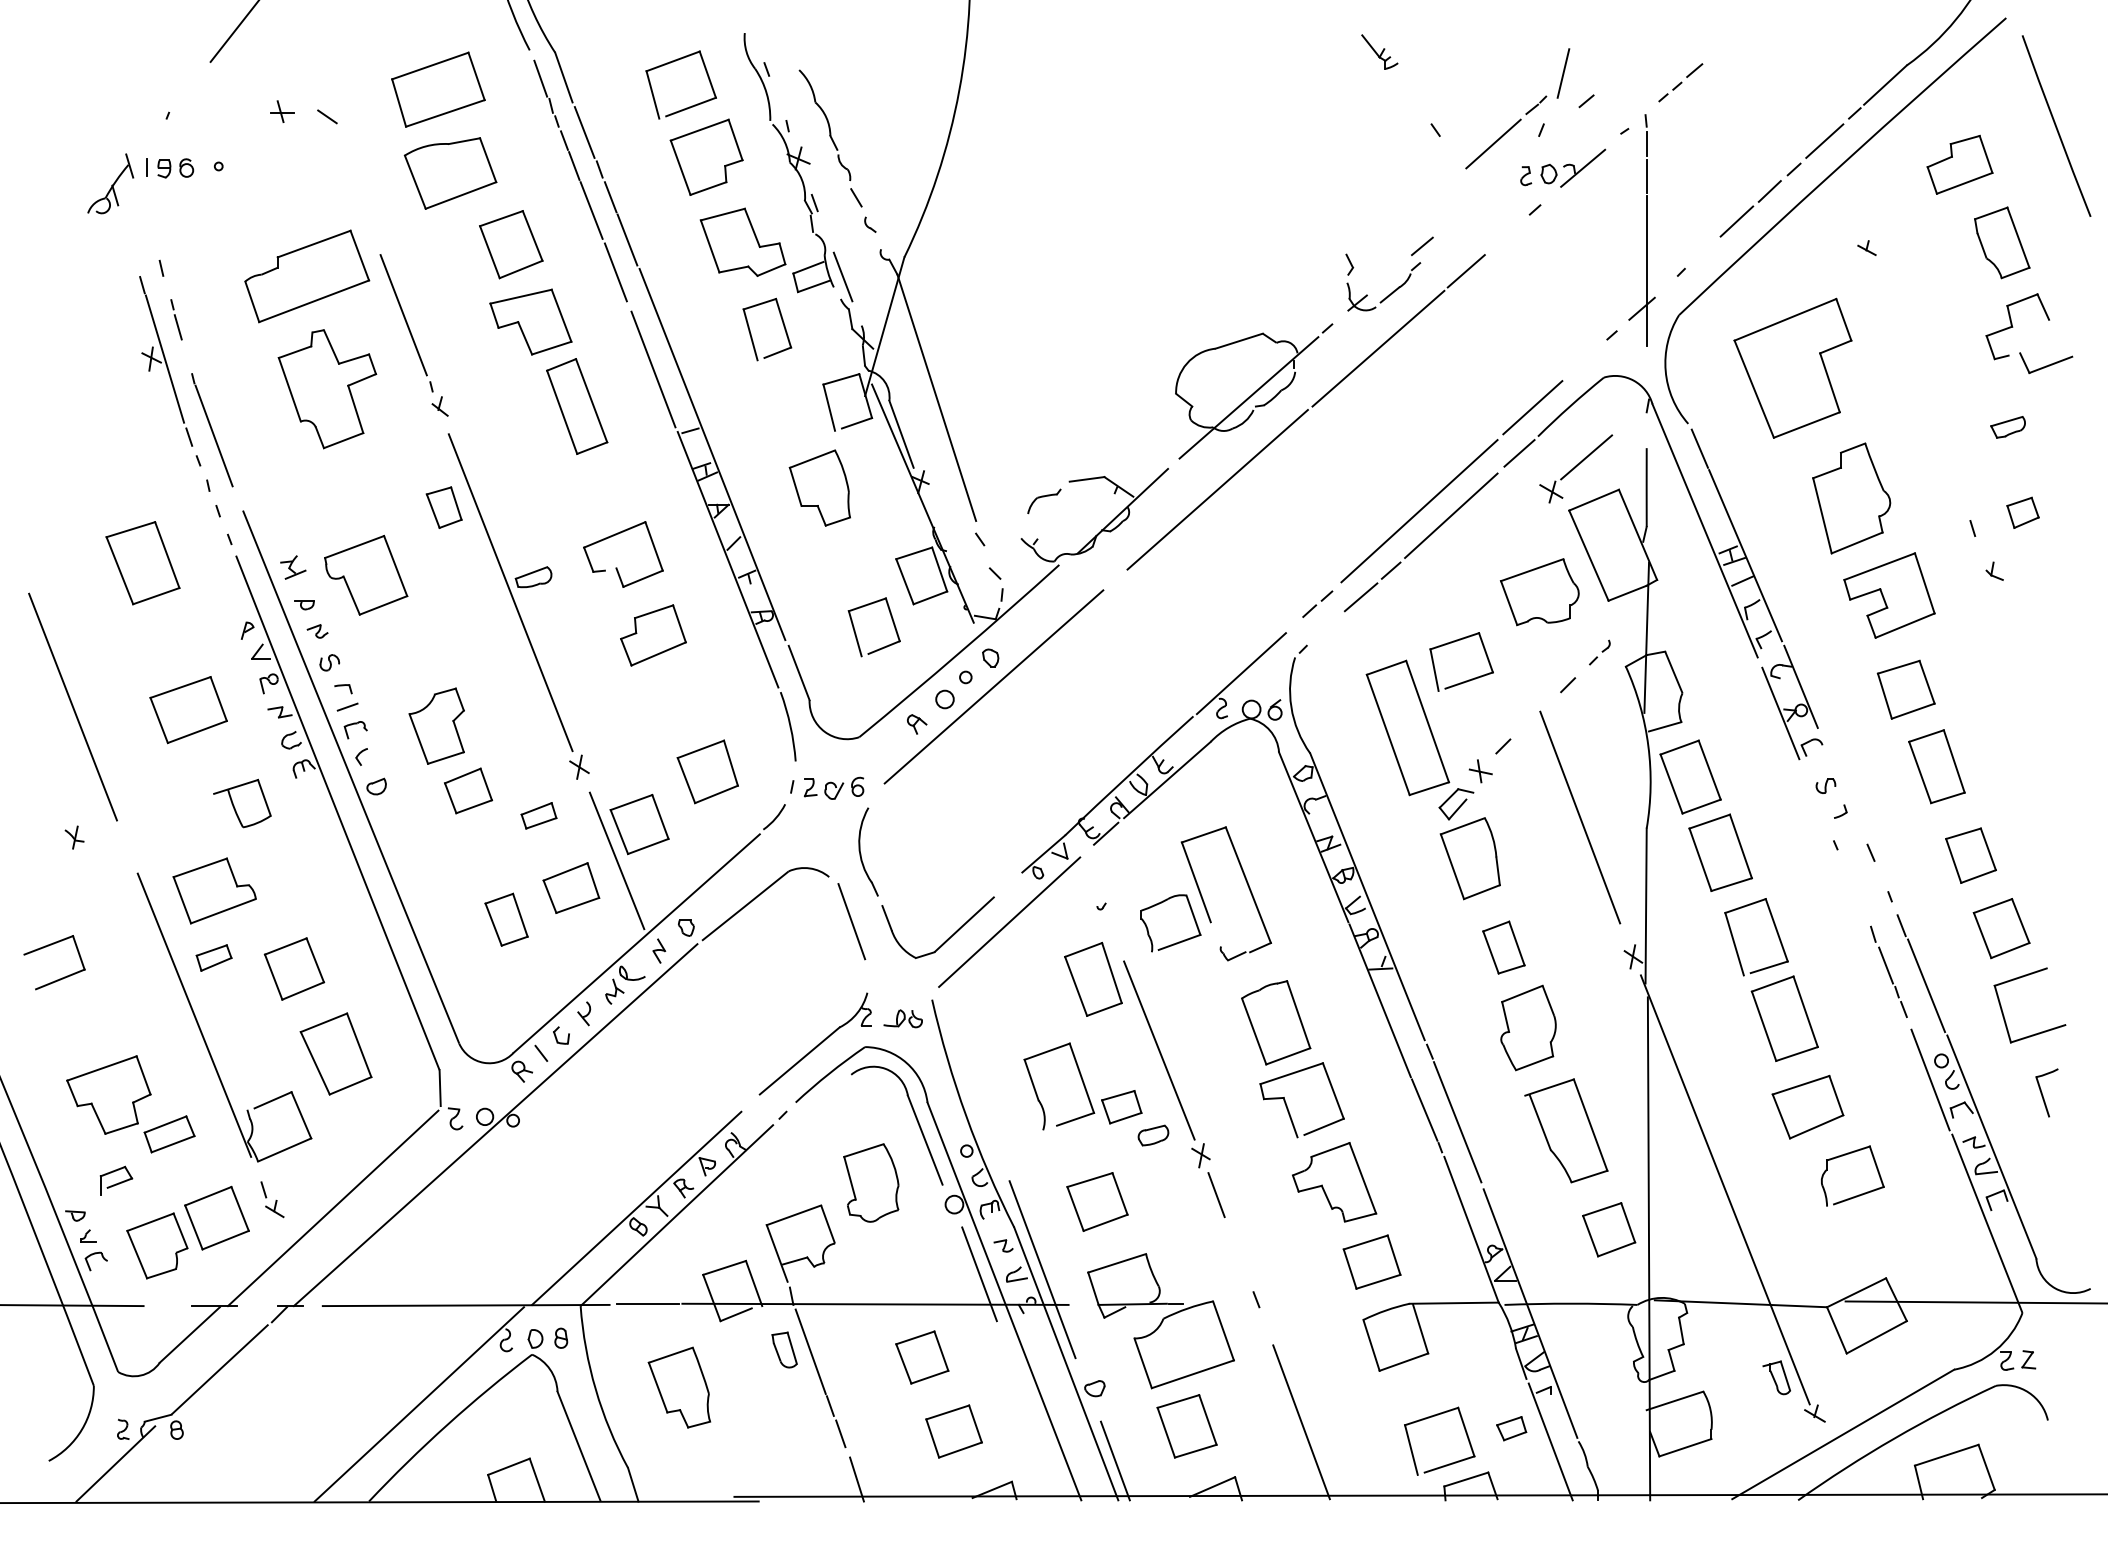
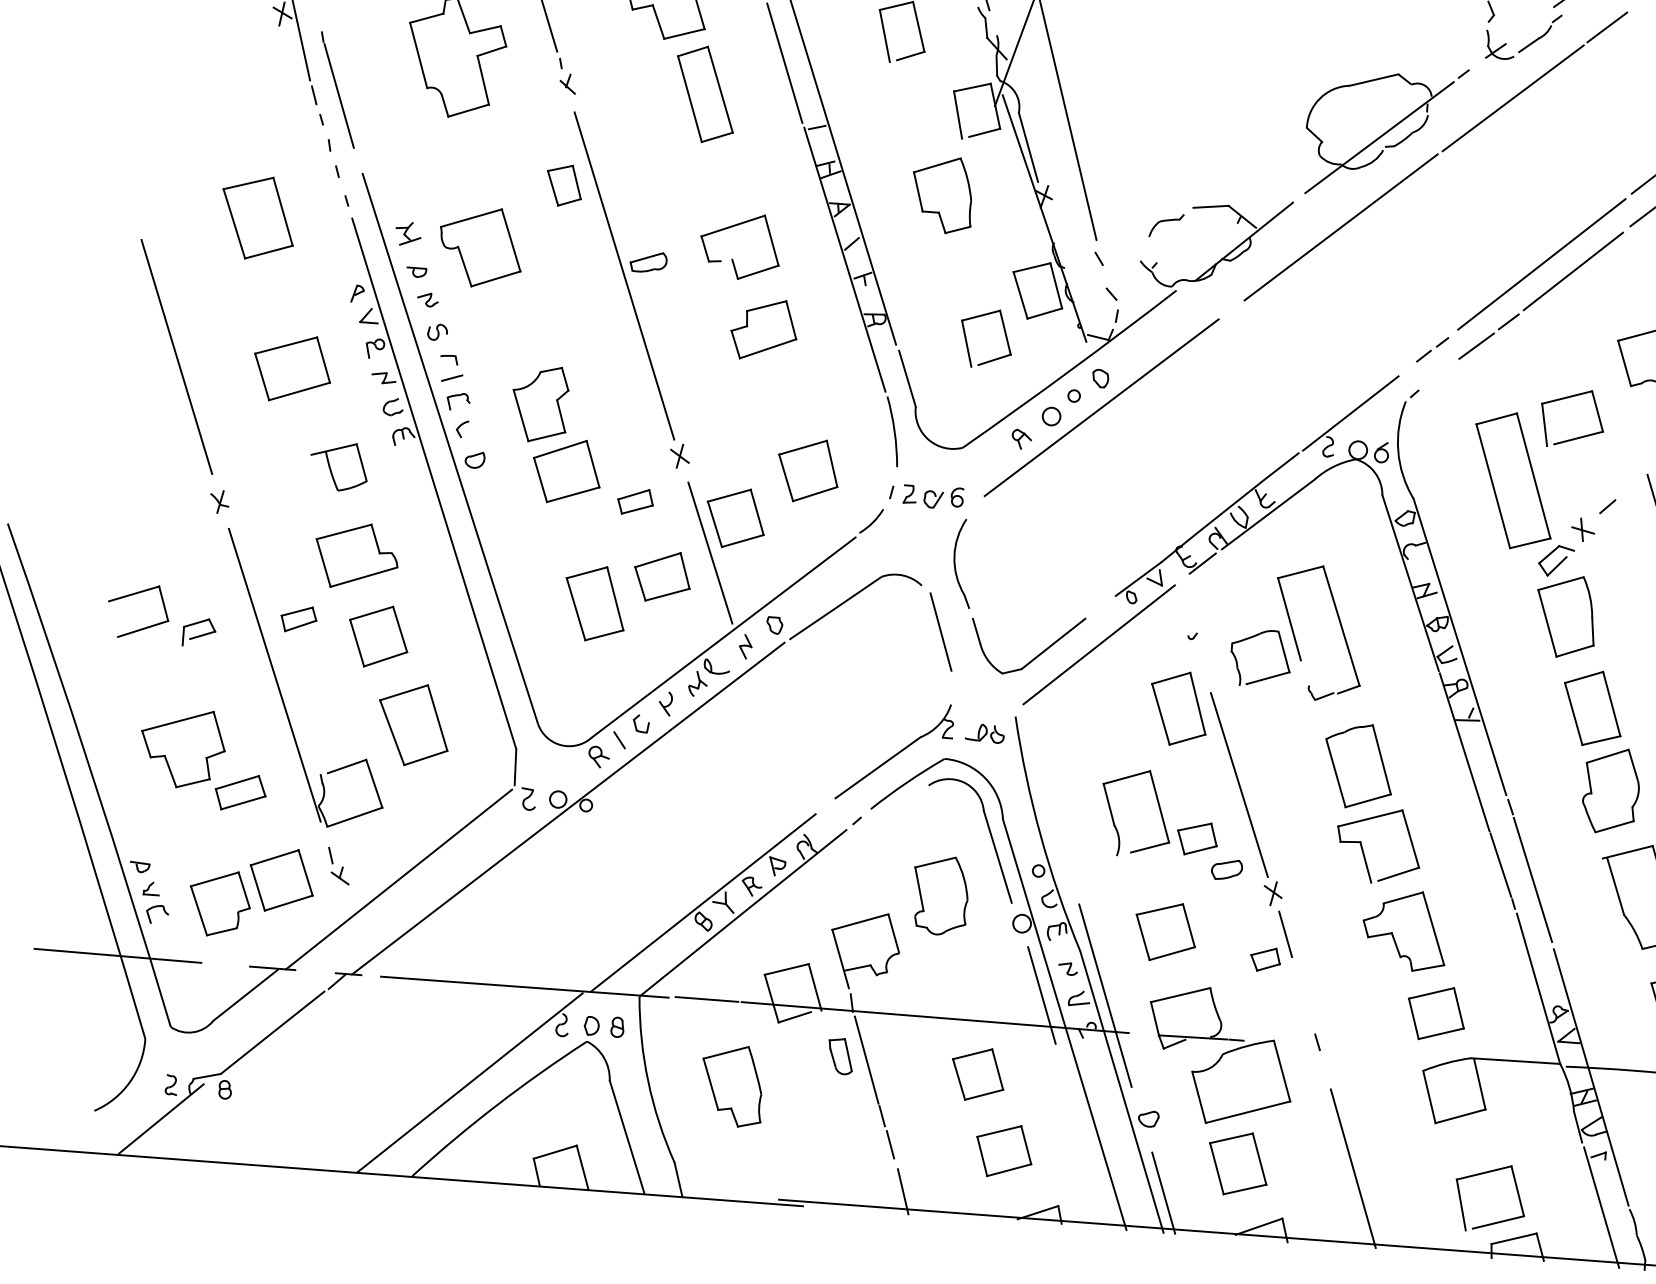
part: (468, 790) -> (566, 471), size x1.43
part: (74, 837) -> (219, 501), moved
part: (214, 890) -> (356, 555), moved
part: (506, 919) -> (595, 603), size x1.43
part: (1503, 947) -> (1592, 708), size x1.43
part: (116, 1180) -> (199, 632), moved
part: (1511, 1428) -> (1265, 959), moved

